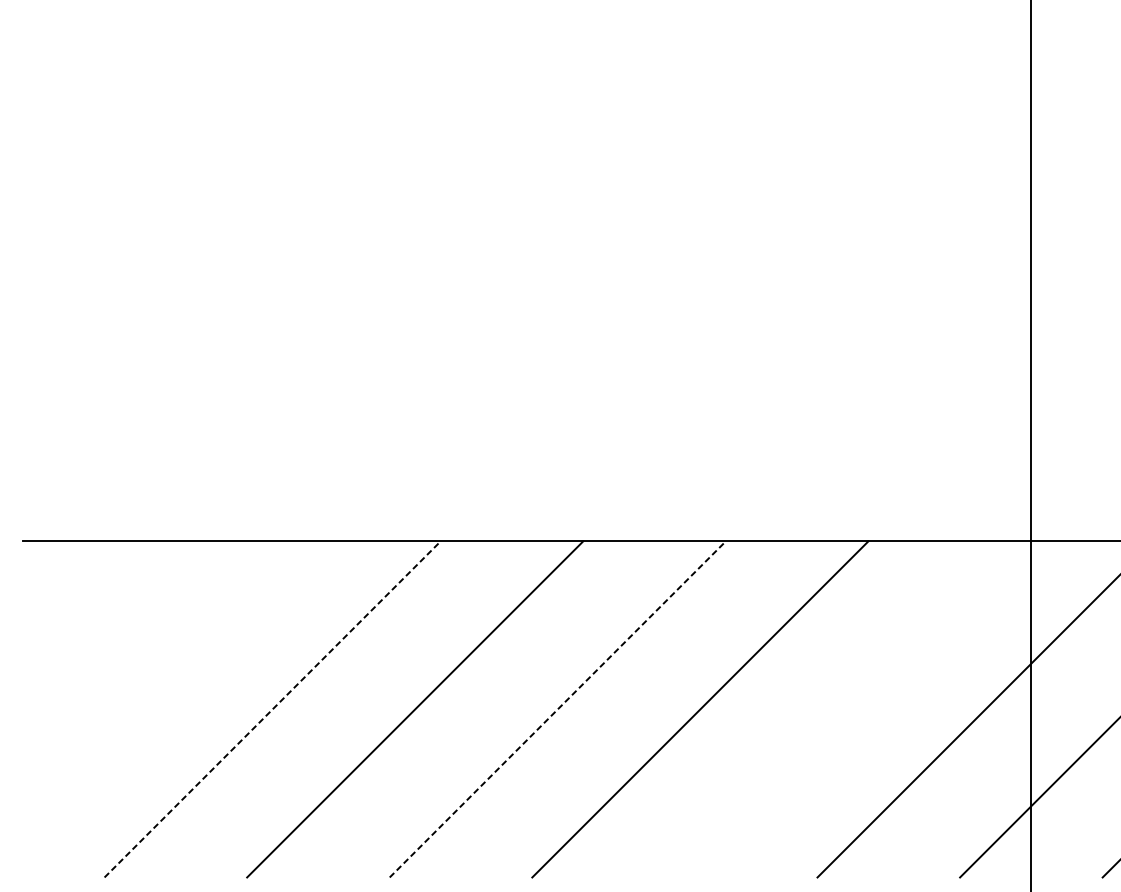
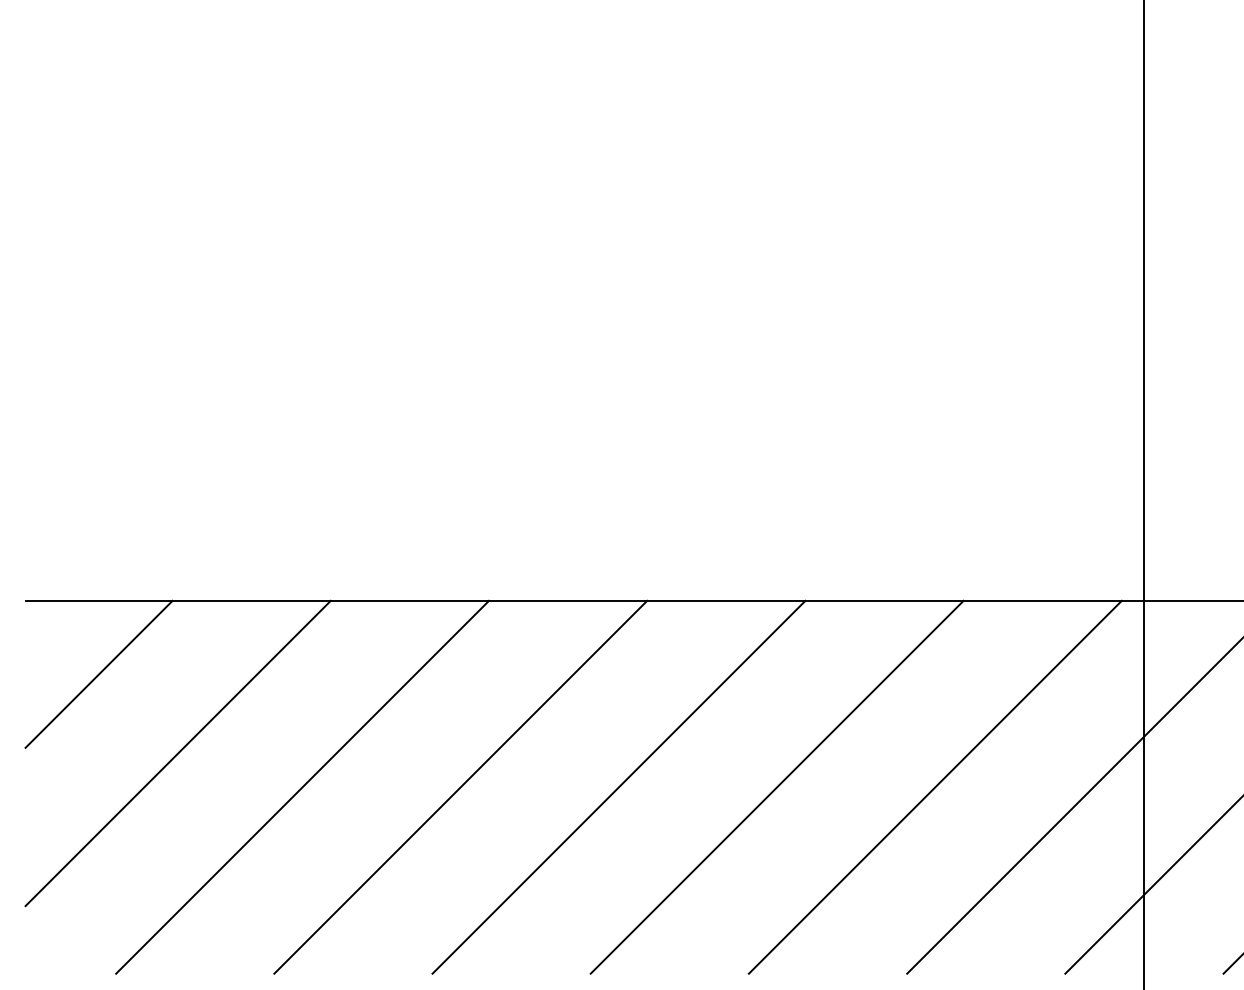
line: (88, 606) -> (98, 673), added
line: (159, 678) -> (177, 753), added
line: (842, 708) -> (934, 786), added
line: (272, 709) -> (302, 787), dashed -> solid
line: (557, 709) -> (618, 787), dashed -> solid

